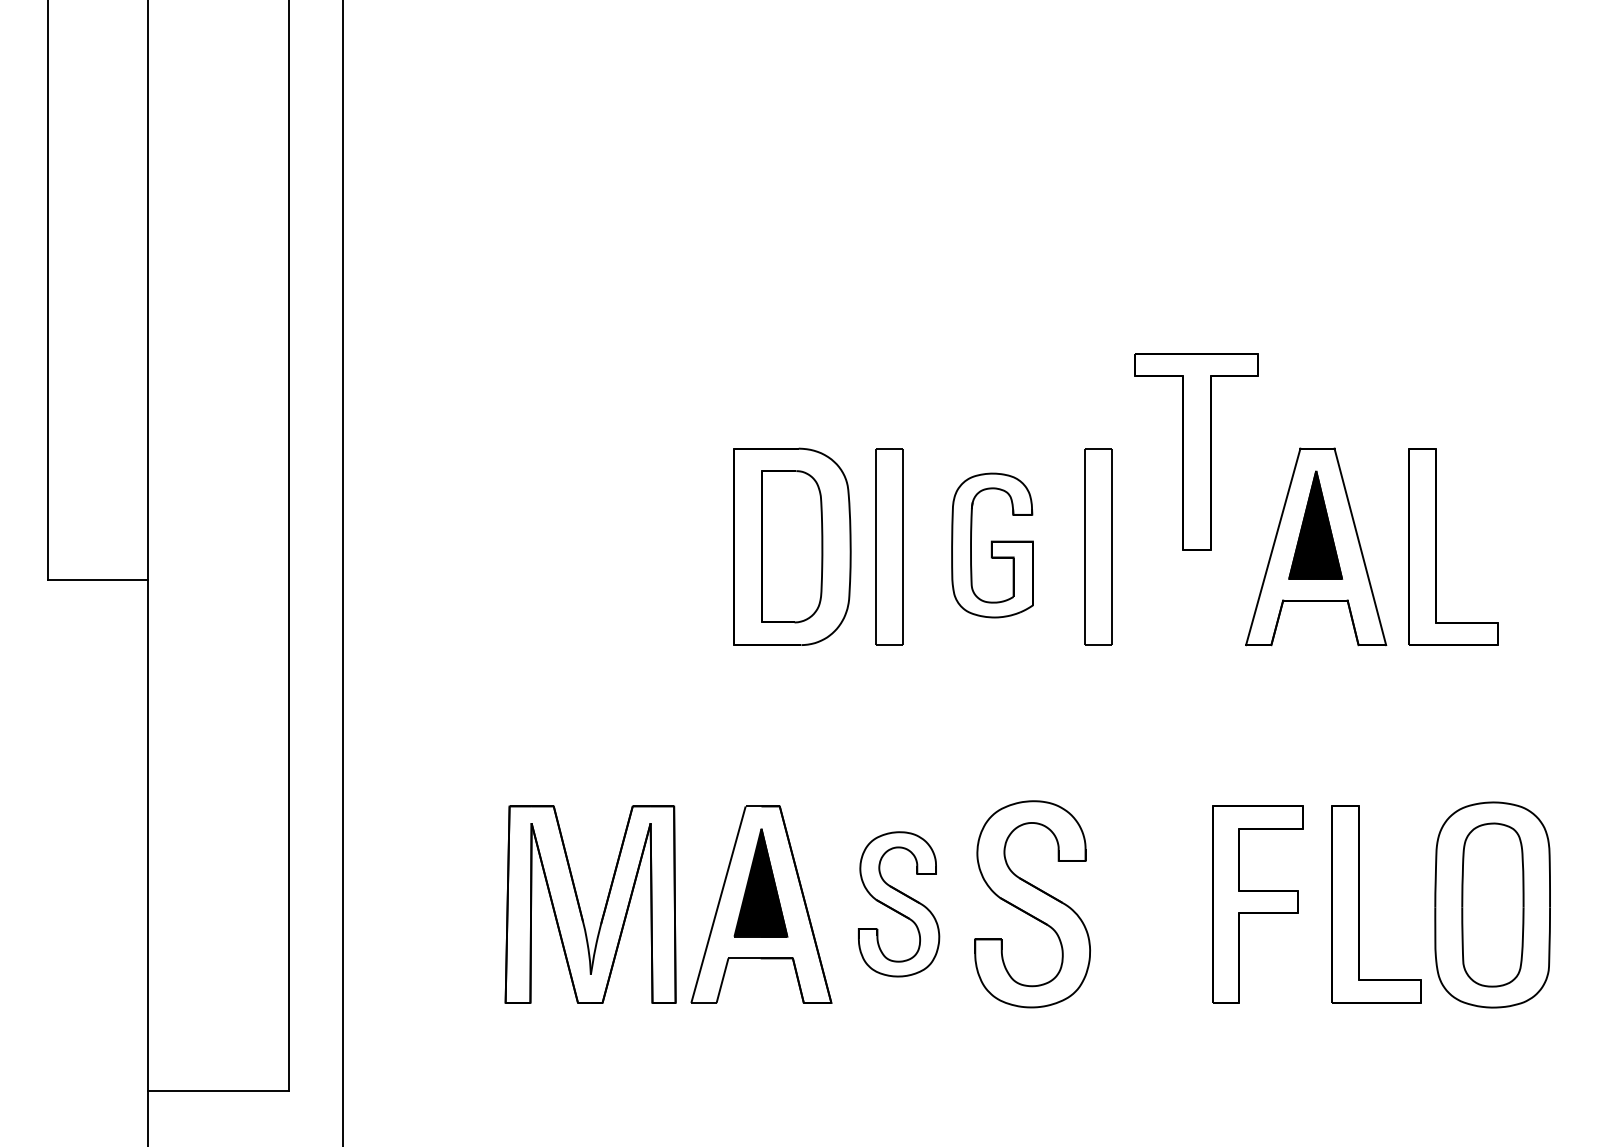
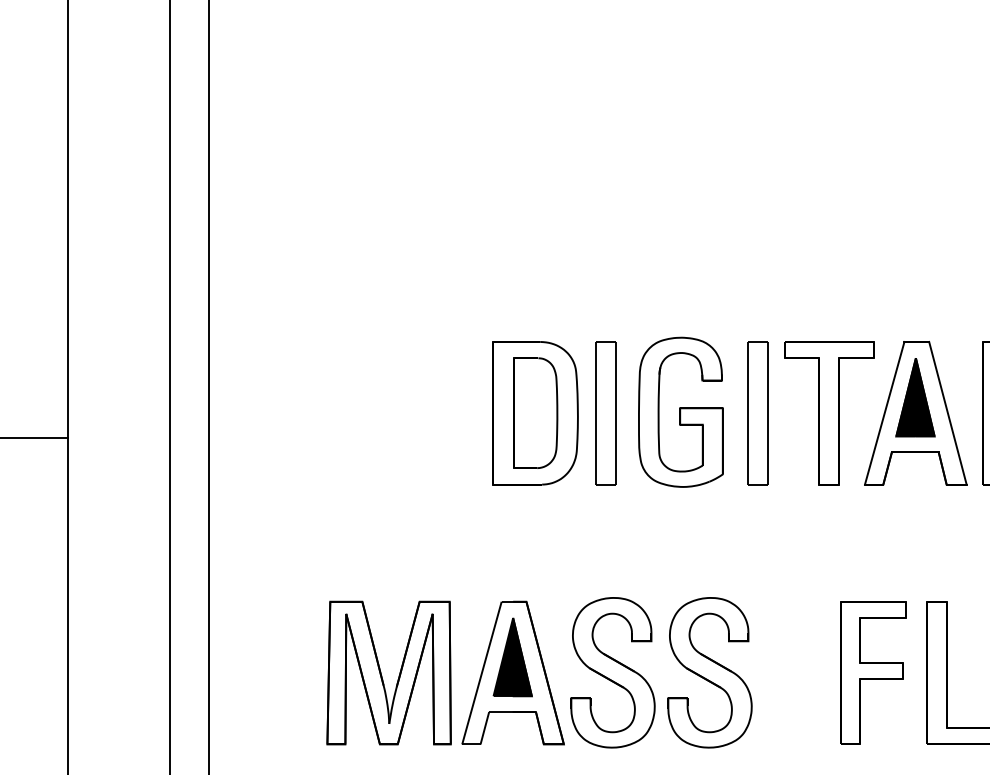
part: (1196, 451) -> (828, 413), moved
part: (992, 545) -> (680, 412), size x1.43
part: (898, 904) -> (612, 672), size x1.43

